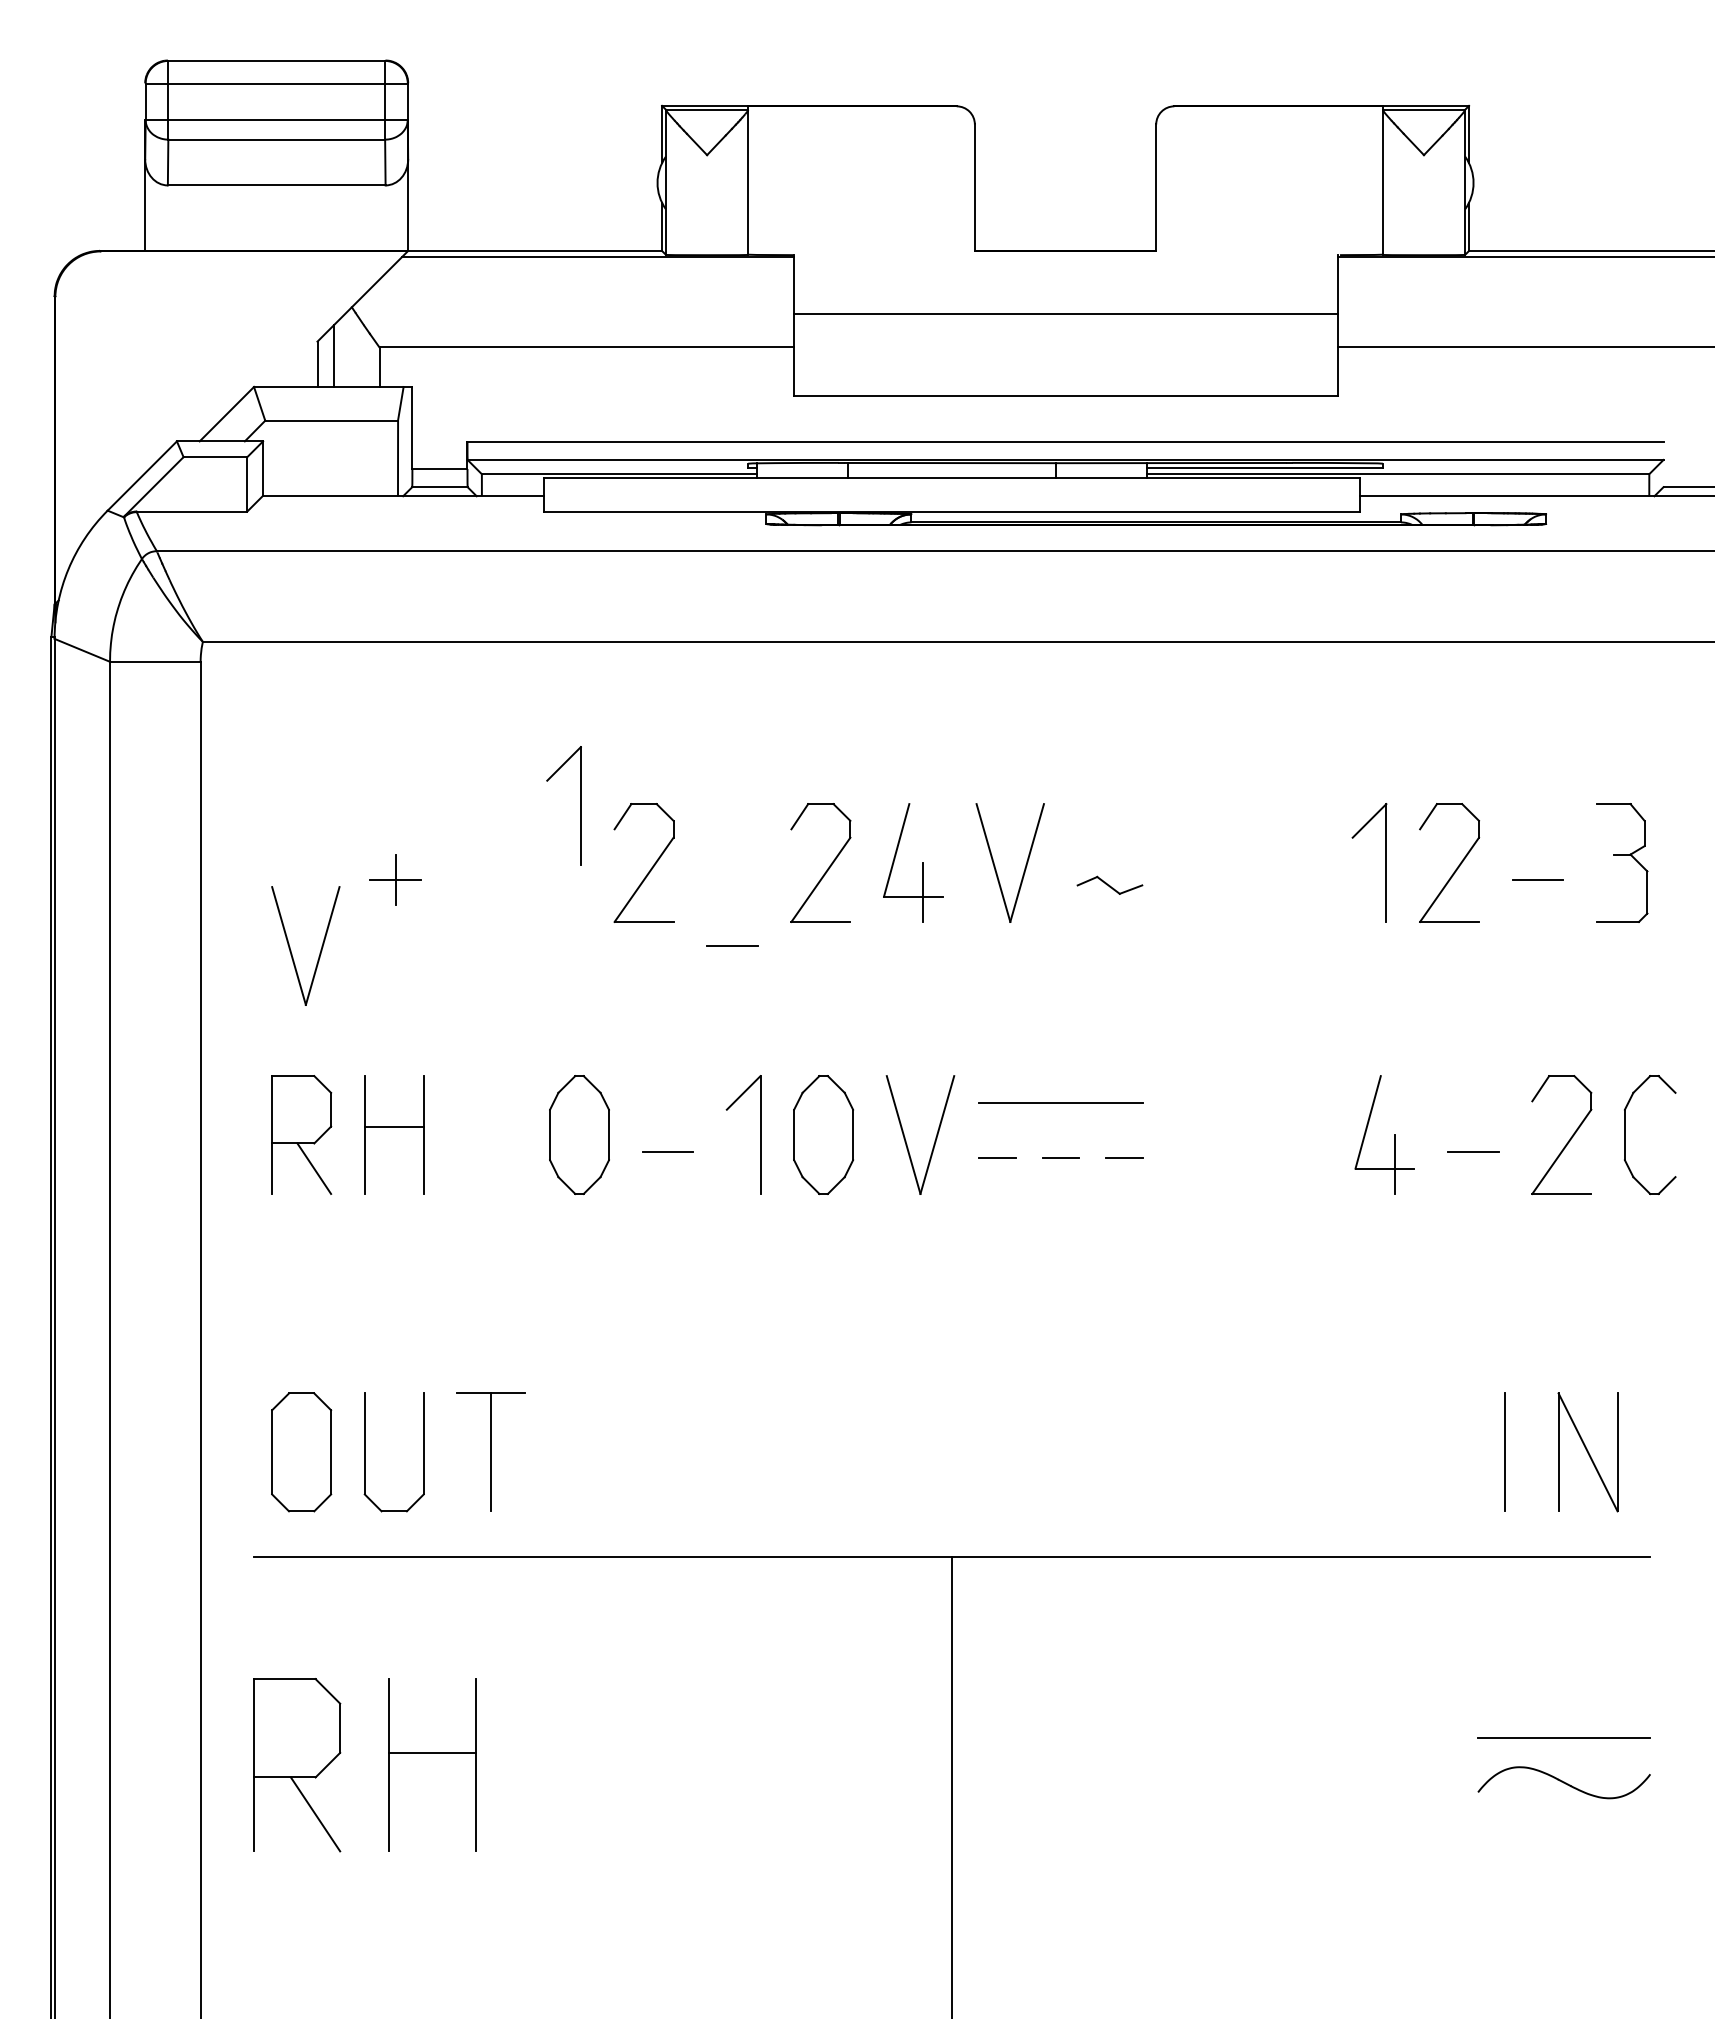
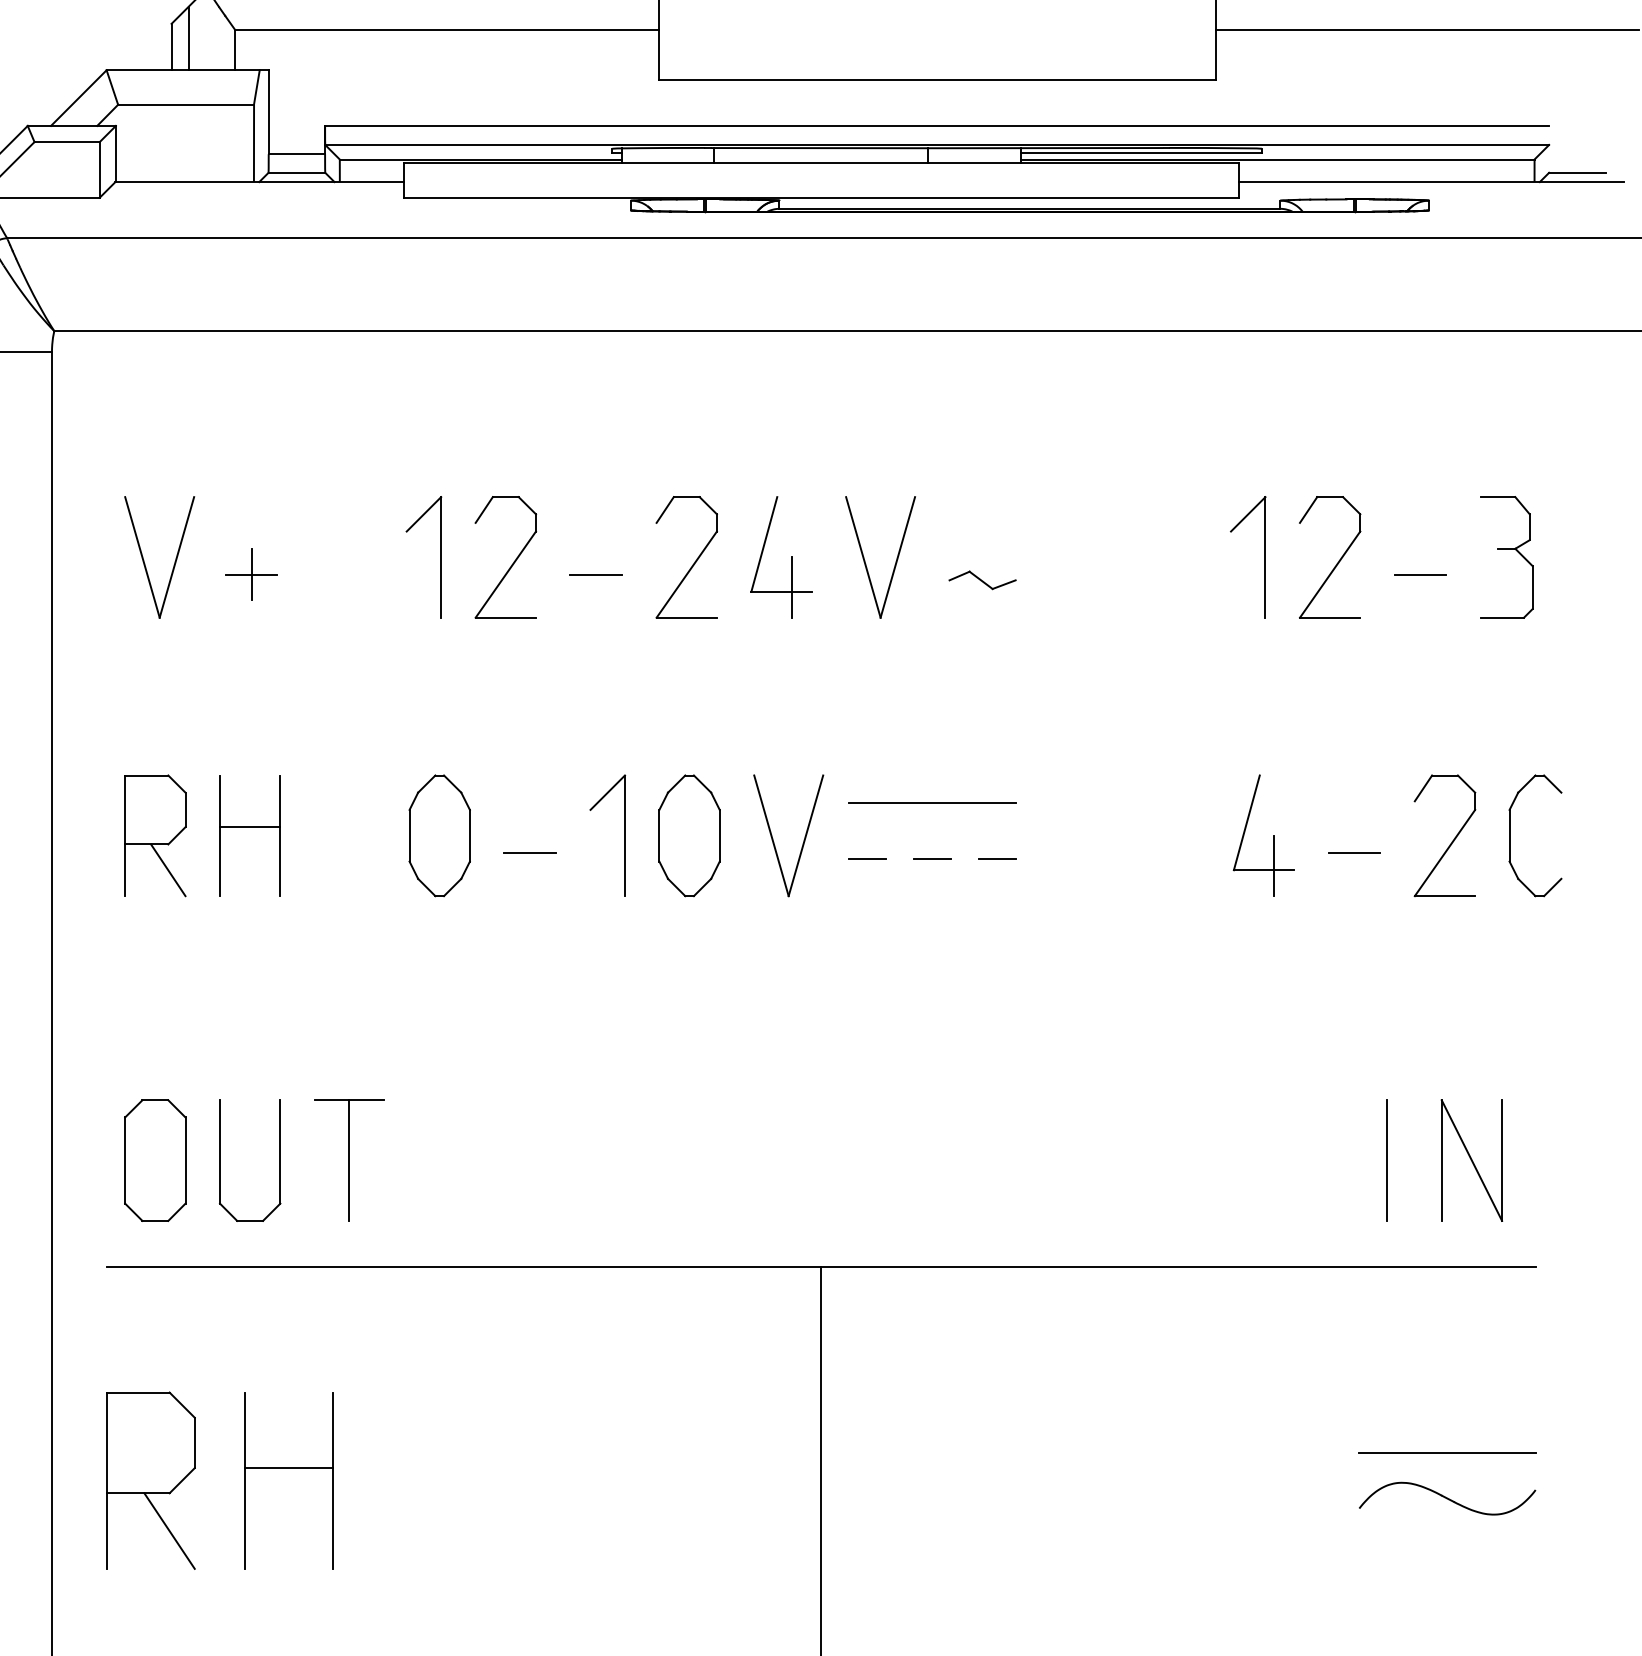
part: (580, 805) -> (440, 556), moved
line: (732, 945) -> (596, 574), moved
part: (291, 950) -> (144, 562), moved

